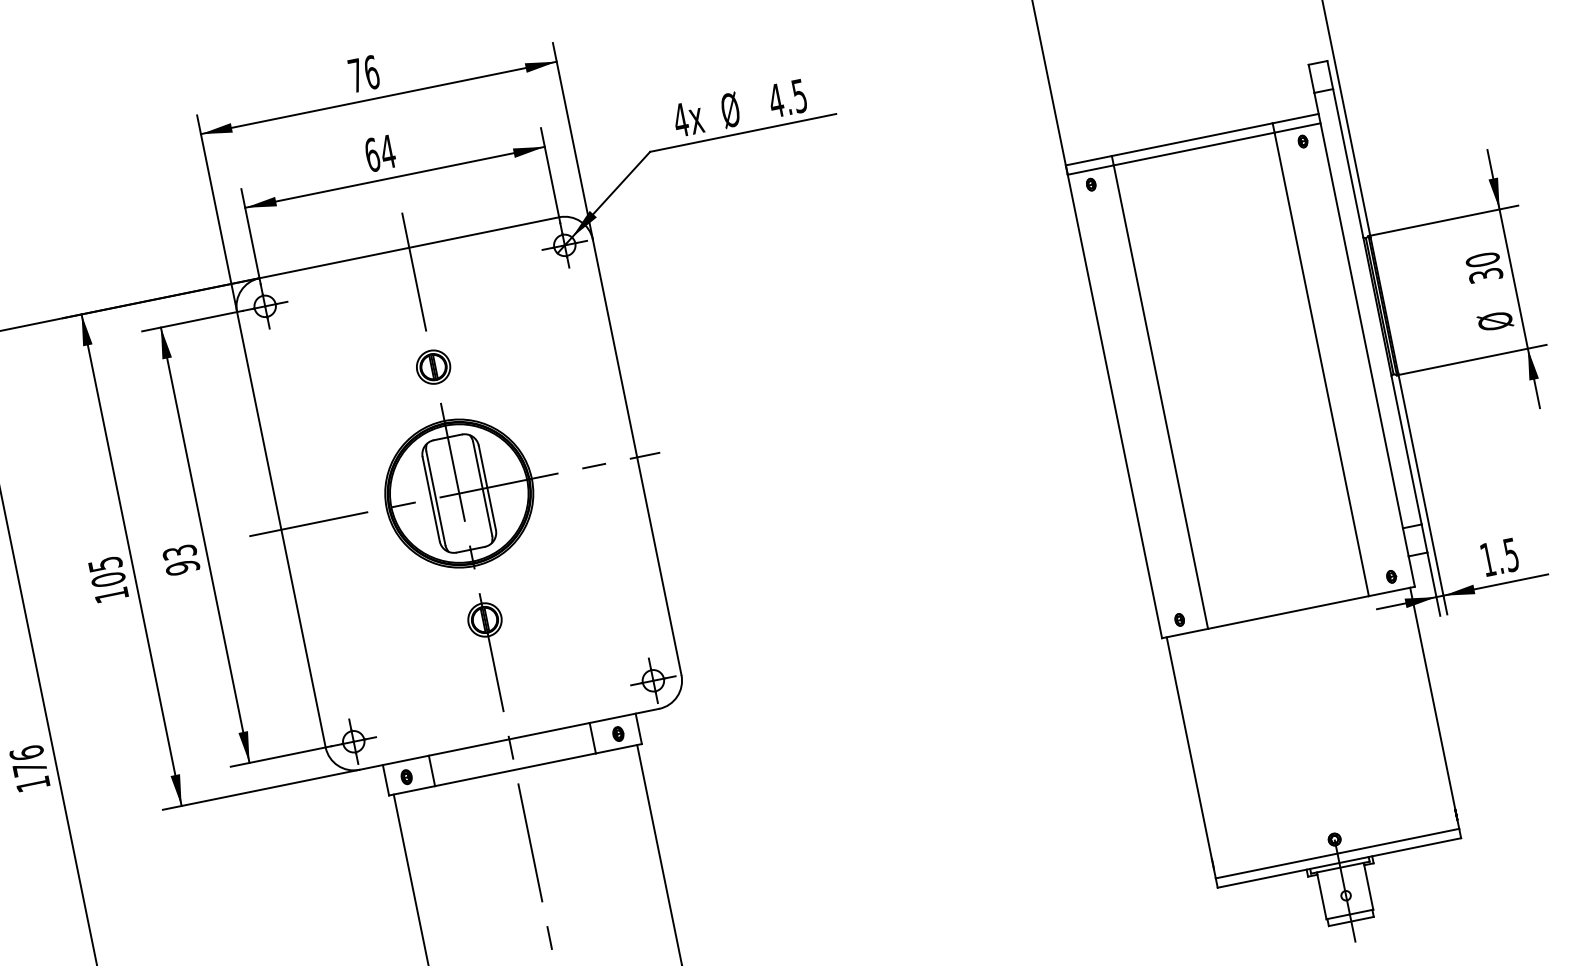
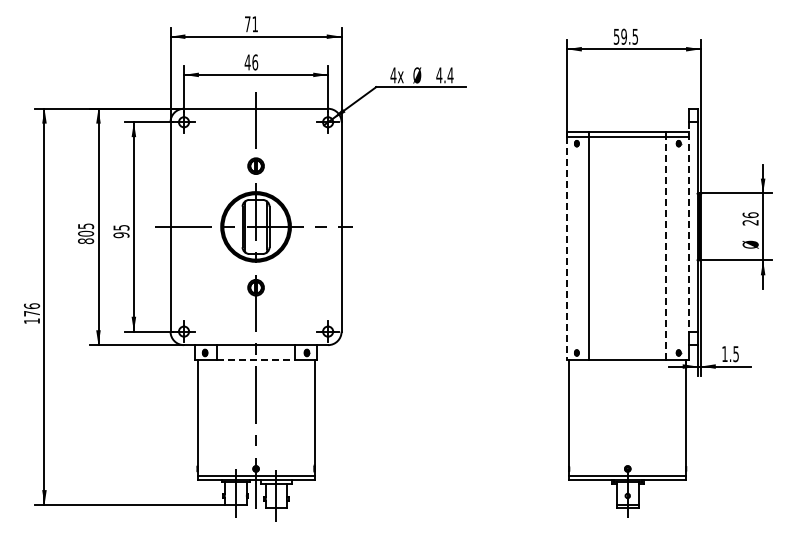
text: (372, 72) -> (255, 24), 76 -> 71
text: (799, 96) -> (450, 75), 4.5 -> 4.4
text: (380, 153) -> (251, 62), 64 -> 46
text: (1483, 266) -> (750, 218), 30 -> 26
line: (1358, 309) -> (688, 226), solid -> dashed
line: (1321, 362) -> (666, 247), solid -> dashed
line: (1116, 406) -> (567, 248), solid -> dashed
text: (177, 552) -> (120, 227), 93 -> 95
text: (112, 595) -> (86, 241), 105 -> 805
line: (516, 769) -> (256, 359), solid -> dashed

